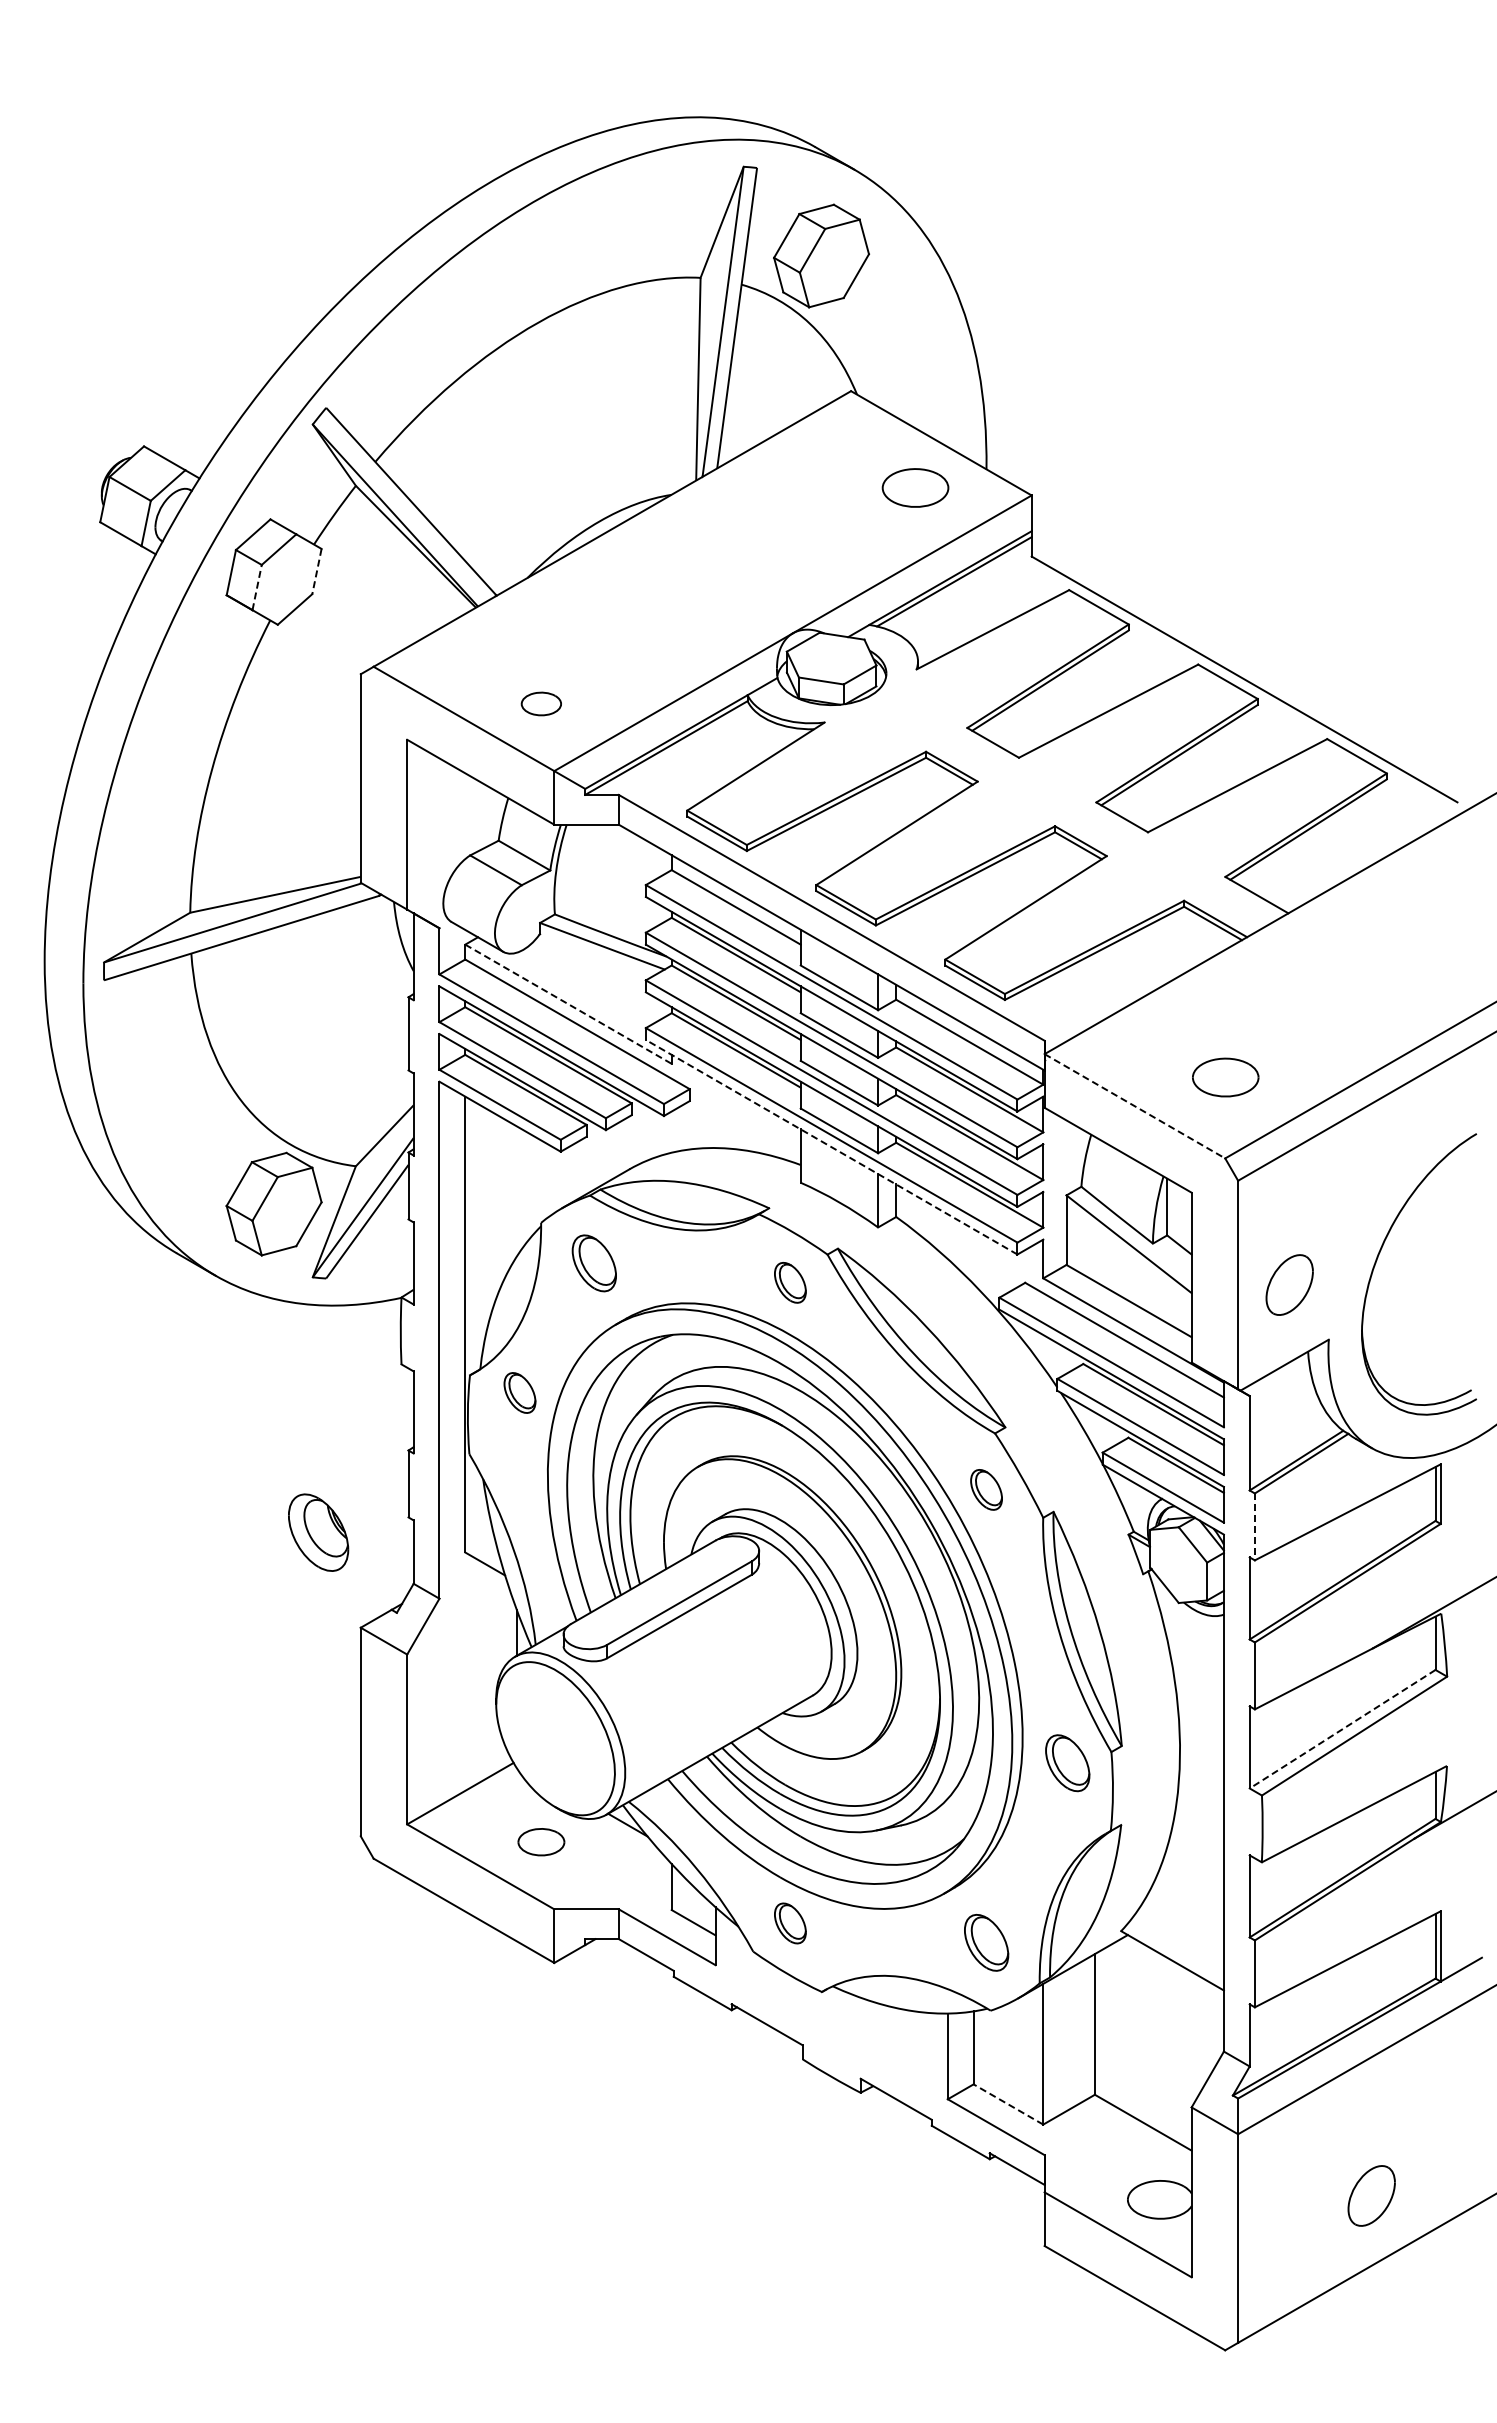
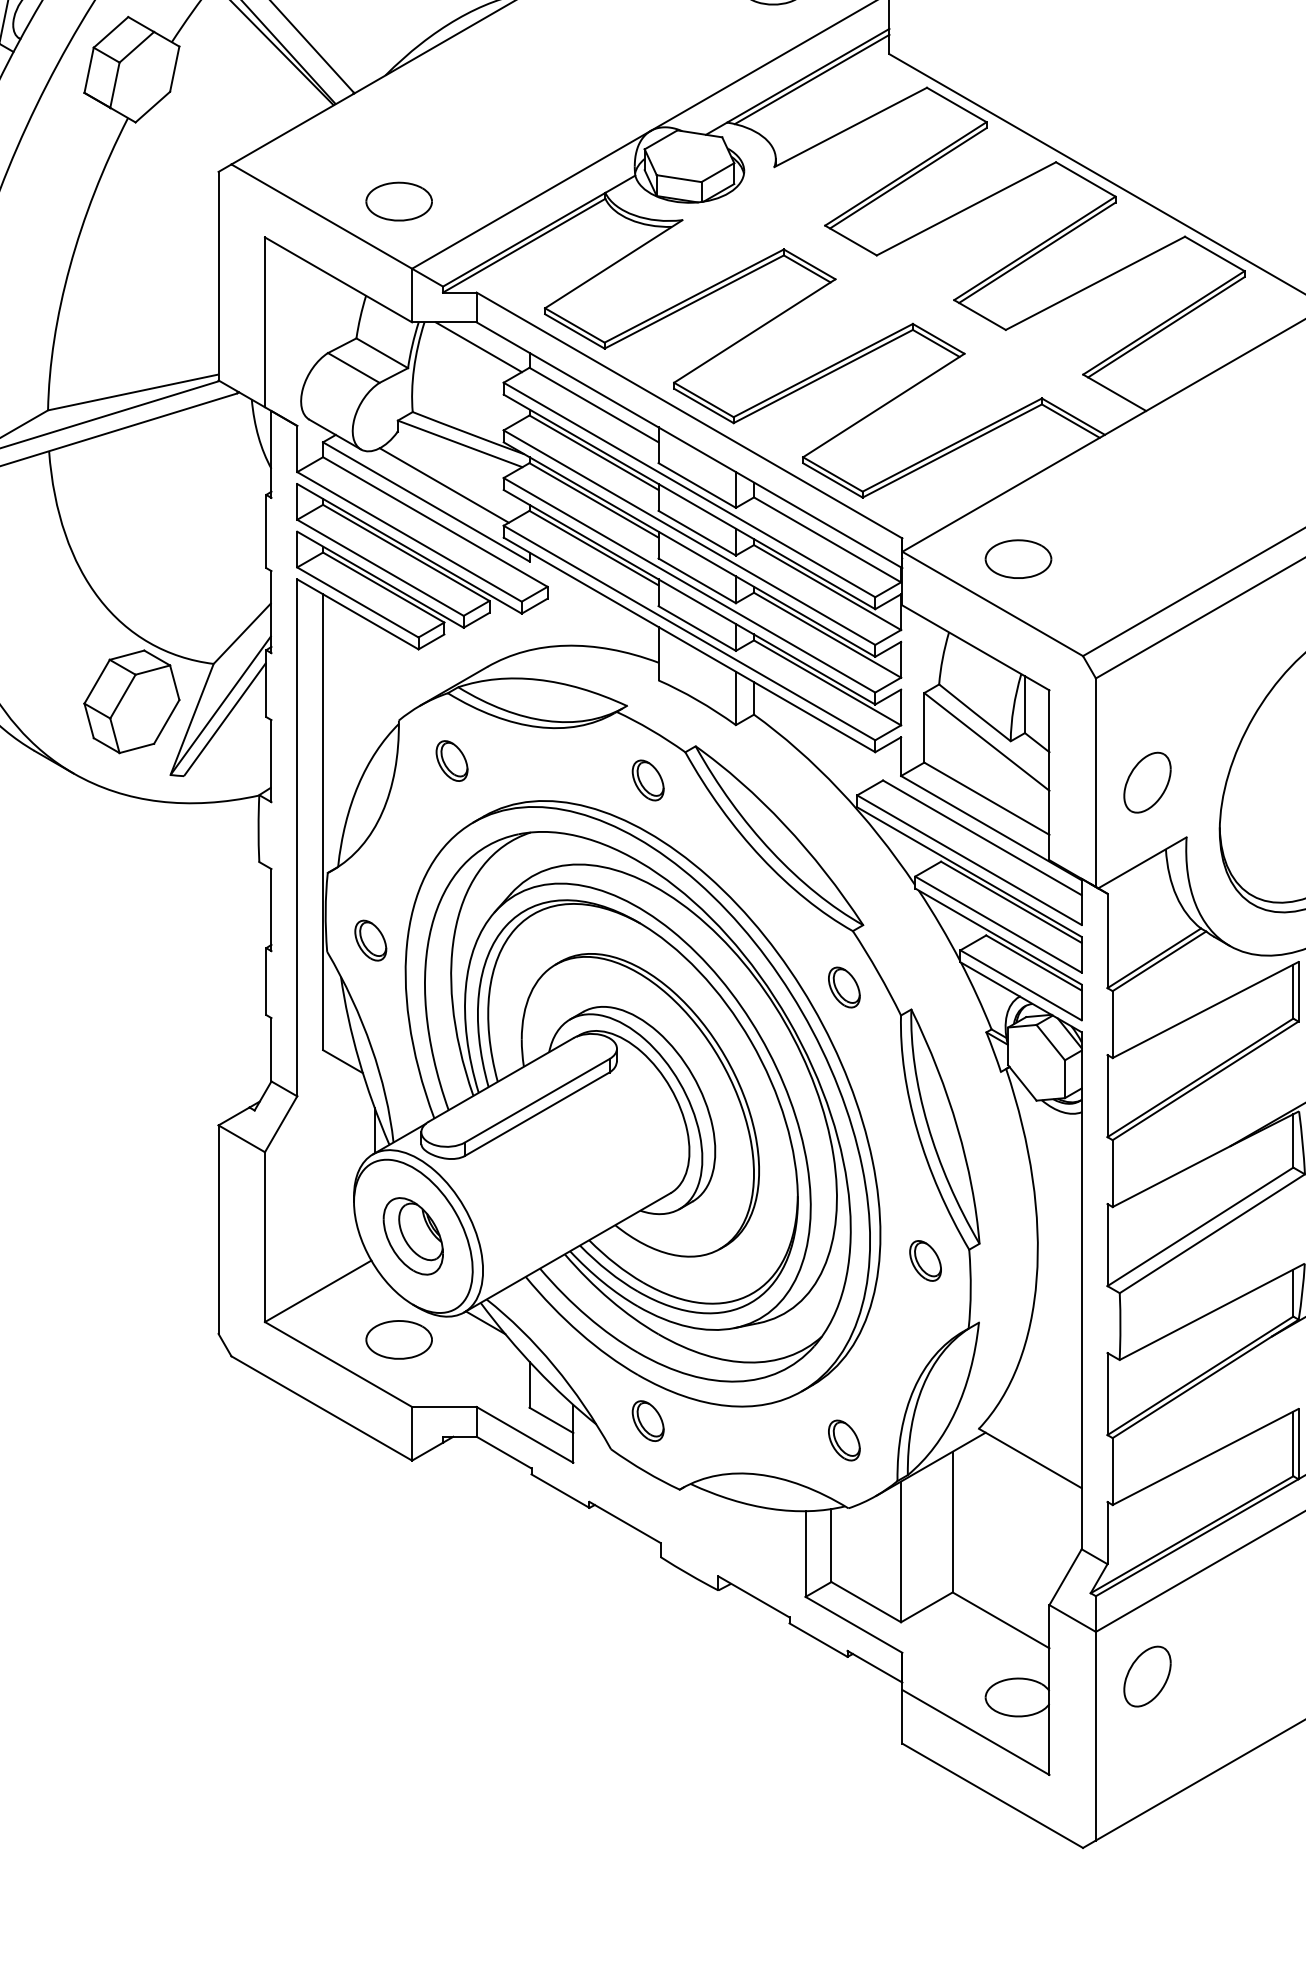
line: (316, 572) -> (174, 70), dashed -> solid
line: (257, 587) -> (115, 85), dashed -> solid
part: (541, 703) -> (399, 201), size x1.67
line: (620, 849) -> (478, 347), added
line: (586, 987) -> (444, 485), added
line: (568, 1004) -> (426, 502), dashed -> solid
part: (1225, 1077) -> (1018, 559), moved
line: (1135, 1106) -> (993, 604), dashed -> solid
line: (831, 1147) -> (689, 645), dashed -> solid
part: (593, 1263) -> (451, 761), size x0.71
part: (519, 1392) -> (370, 940), moved
line: (1254, 1527) -> (1112, 1025), dashed -> solid
part: (318, 1532) -> (413, 1236), moved
line: (1342, 1729) -> (1200, 1227), dashed -> solid
part: (1067, 1763) -> (925, 1261), size x0.71
part: (541, 1841) -> (399, 1339), size x1.43
part: (986, 1942) -> (844, 1440), size x0.71
line: (1008, 2104) -> (866, 1602), dashed -> solid
part: (1371, 2195) -> (1147, 1676), moved

